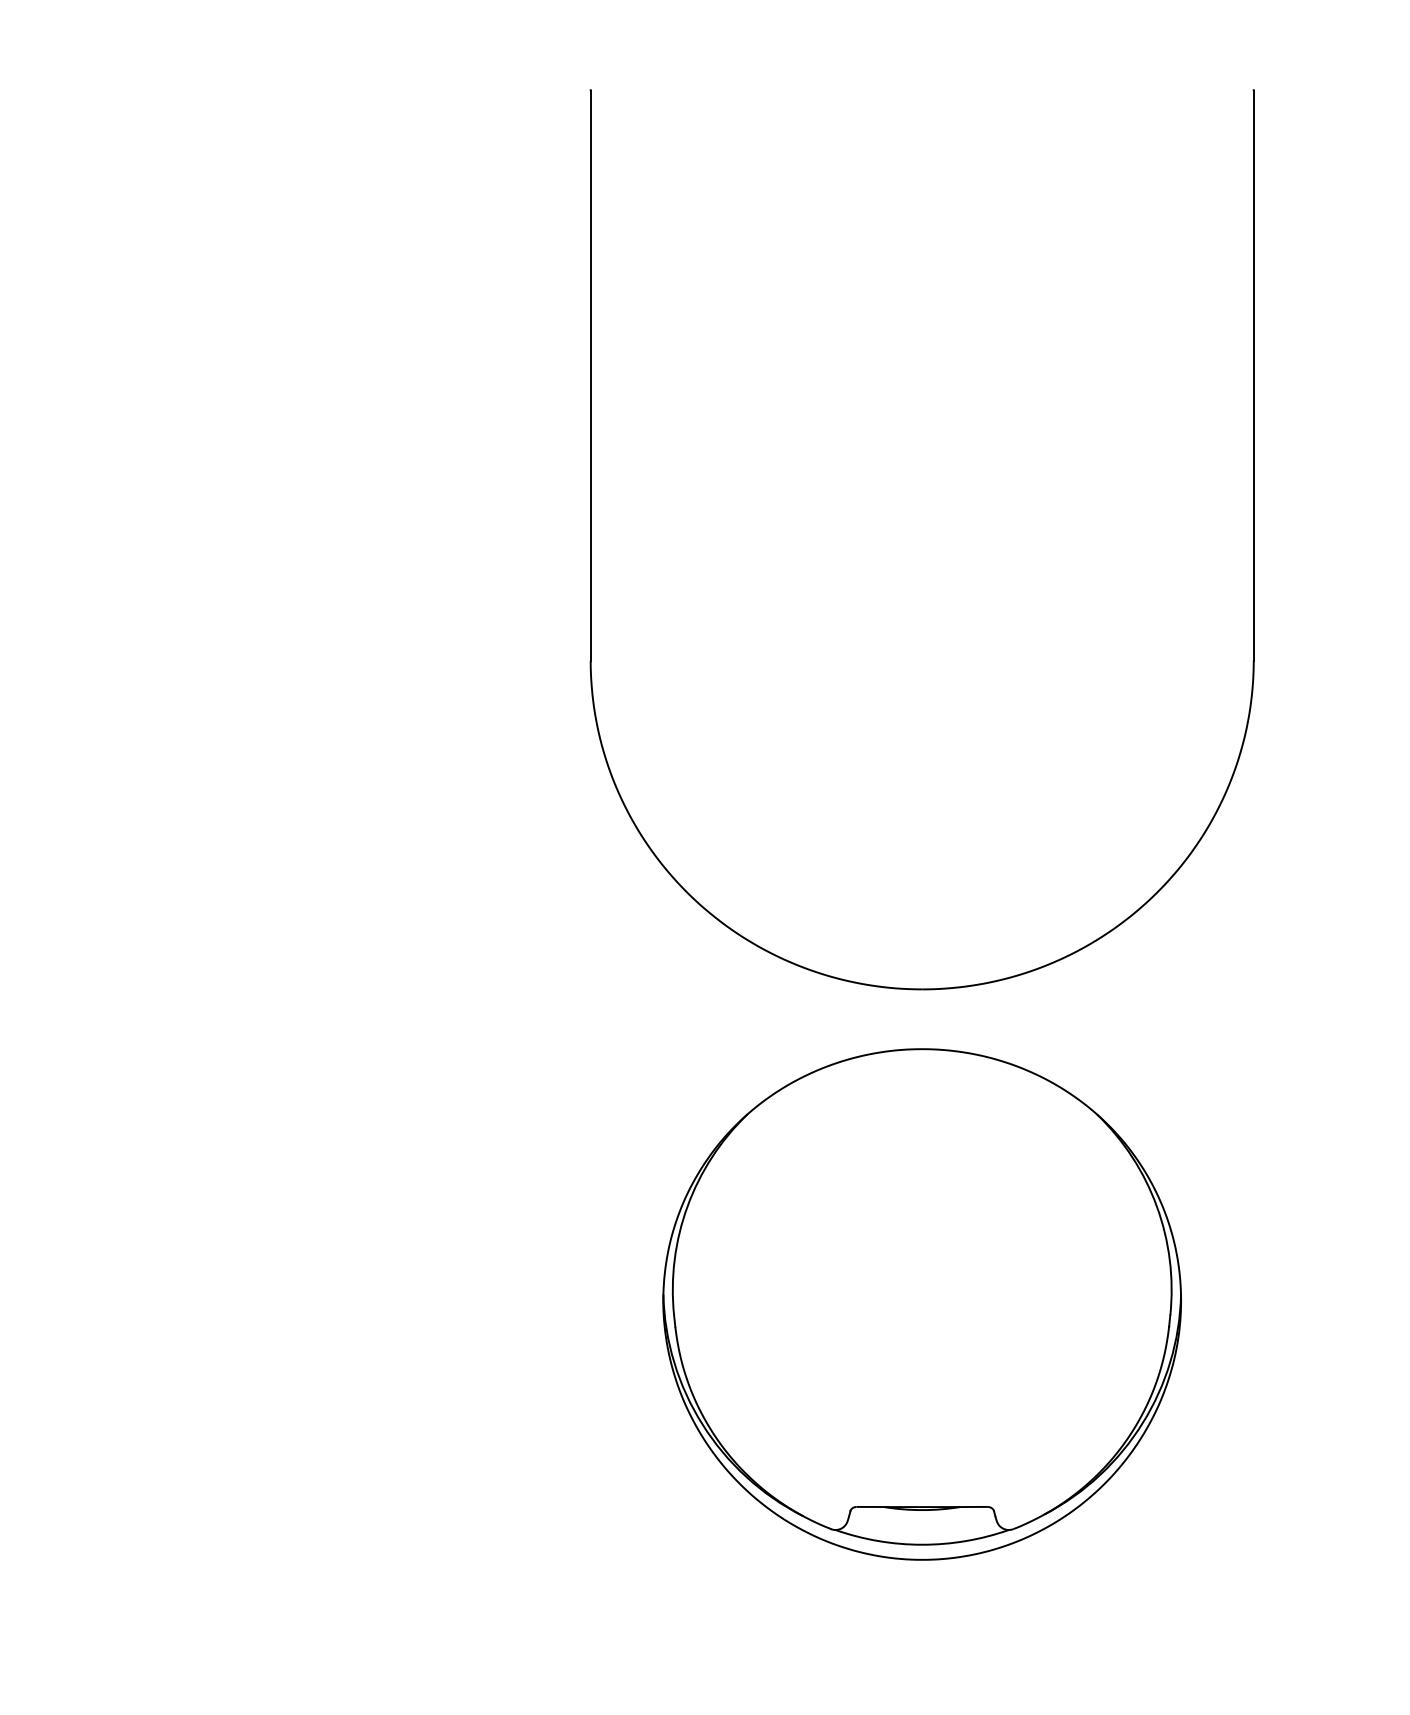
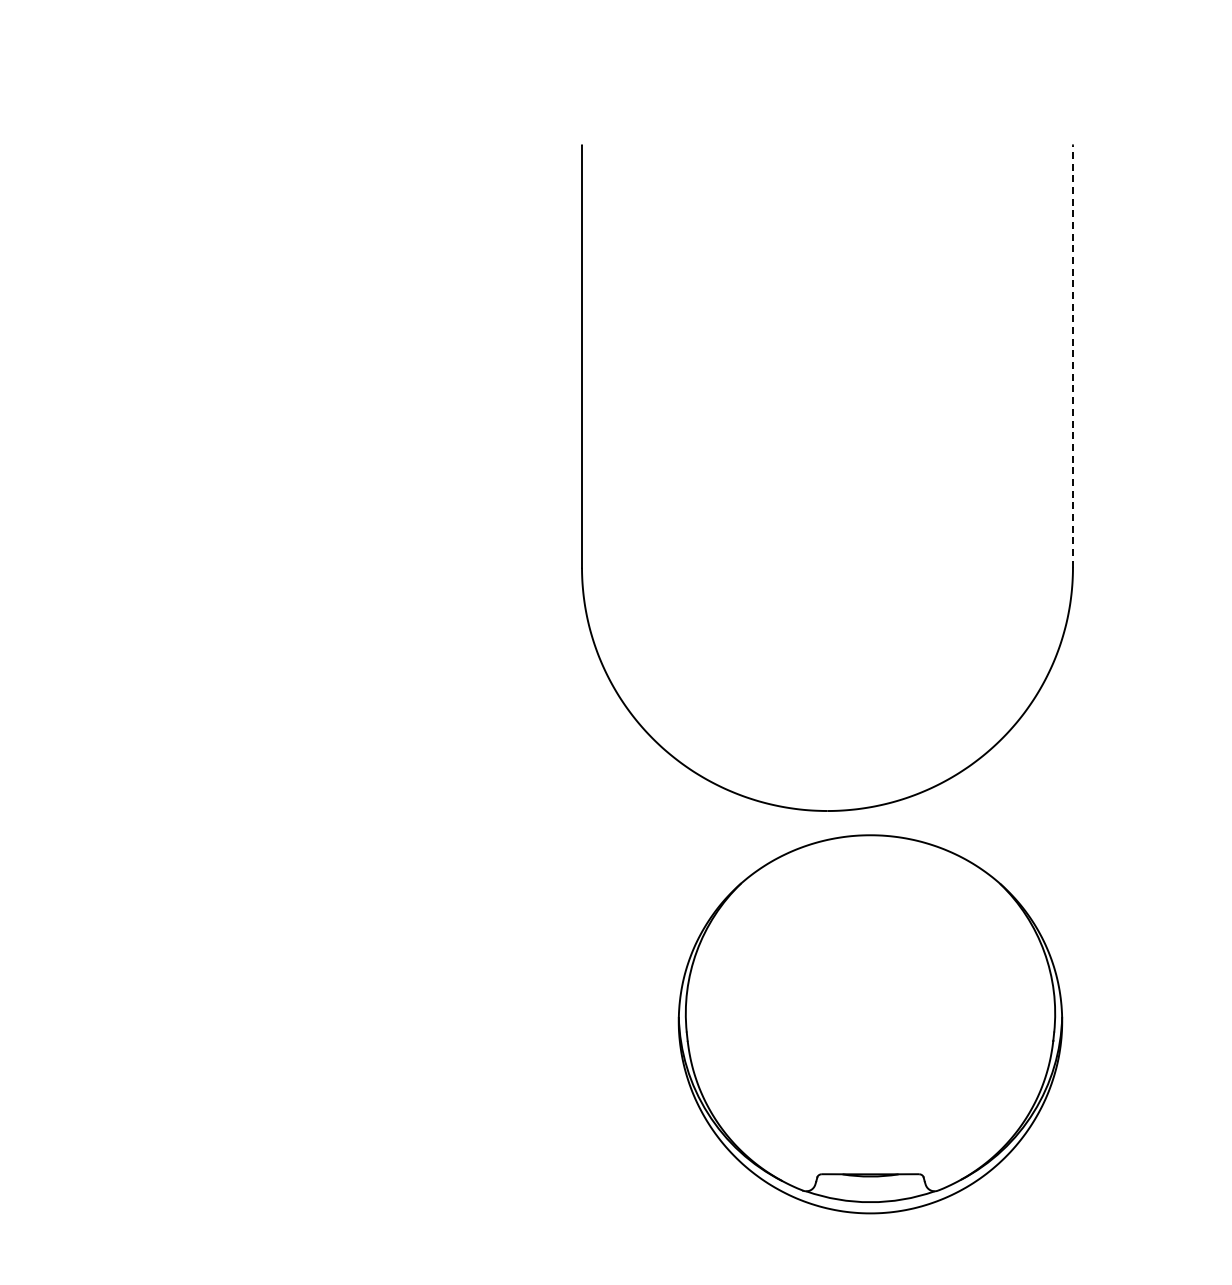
line: (1253, 375) -> (1072, 356), solid -> dashed
part: (922, 1304) -> (870, 1024), moved

